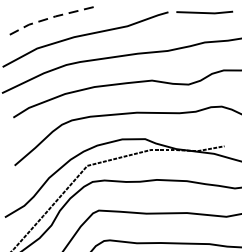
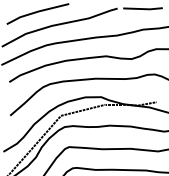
line: (53, 16) -> (37, 11), dashed -> solid

